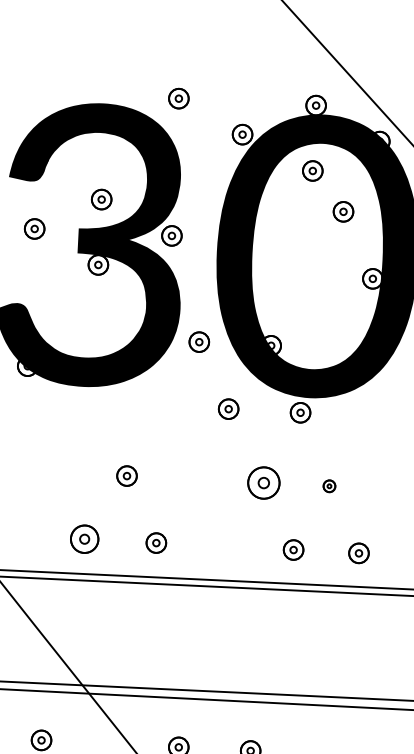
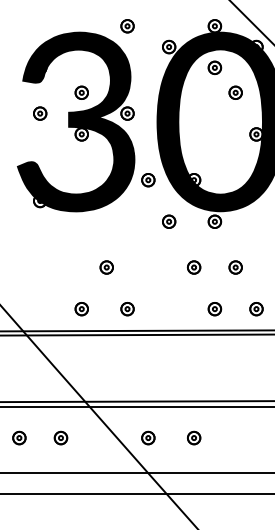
part: (264, 482) -> (194, 267), size x0.62
part: (329, 486) -> (235, 267), size x1.67
part: (83, 539) -> (81, 309), size x0.71

